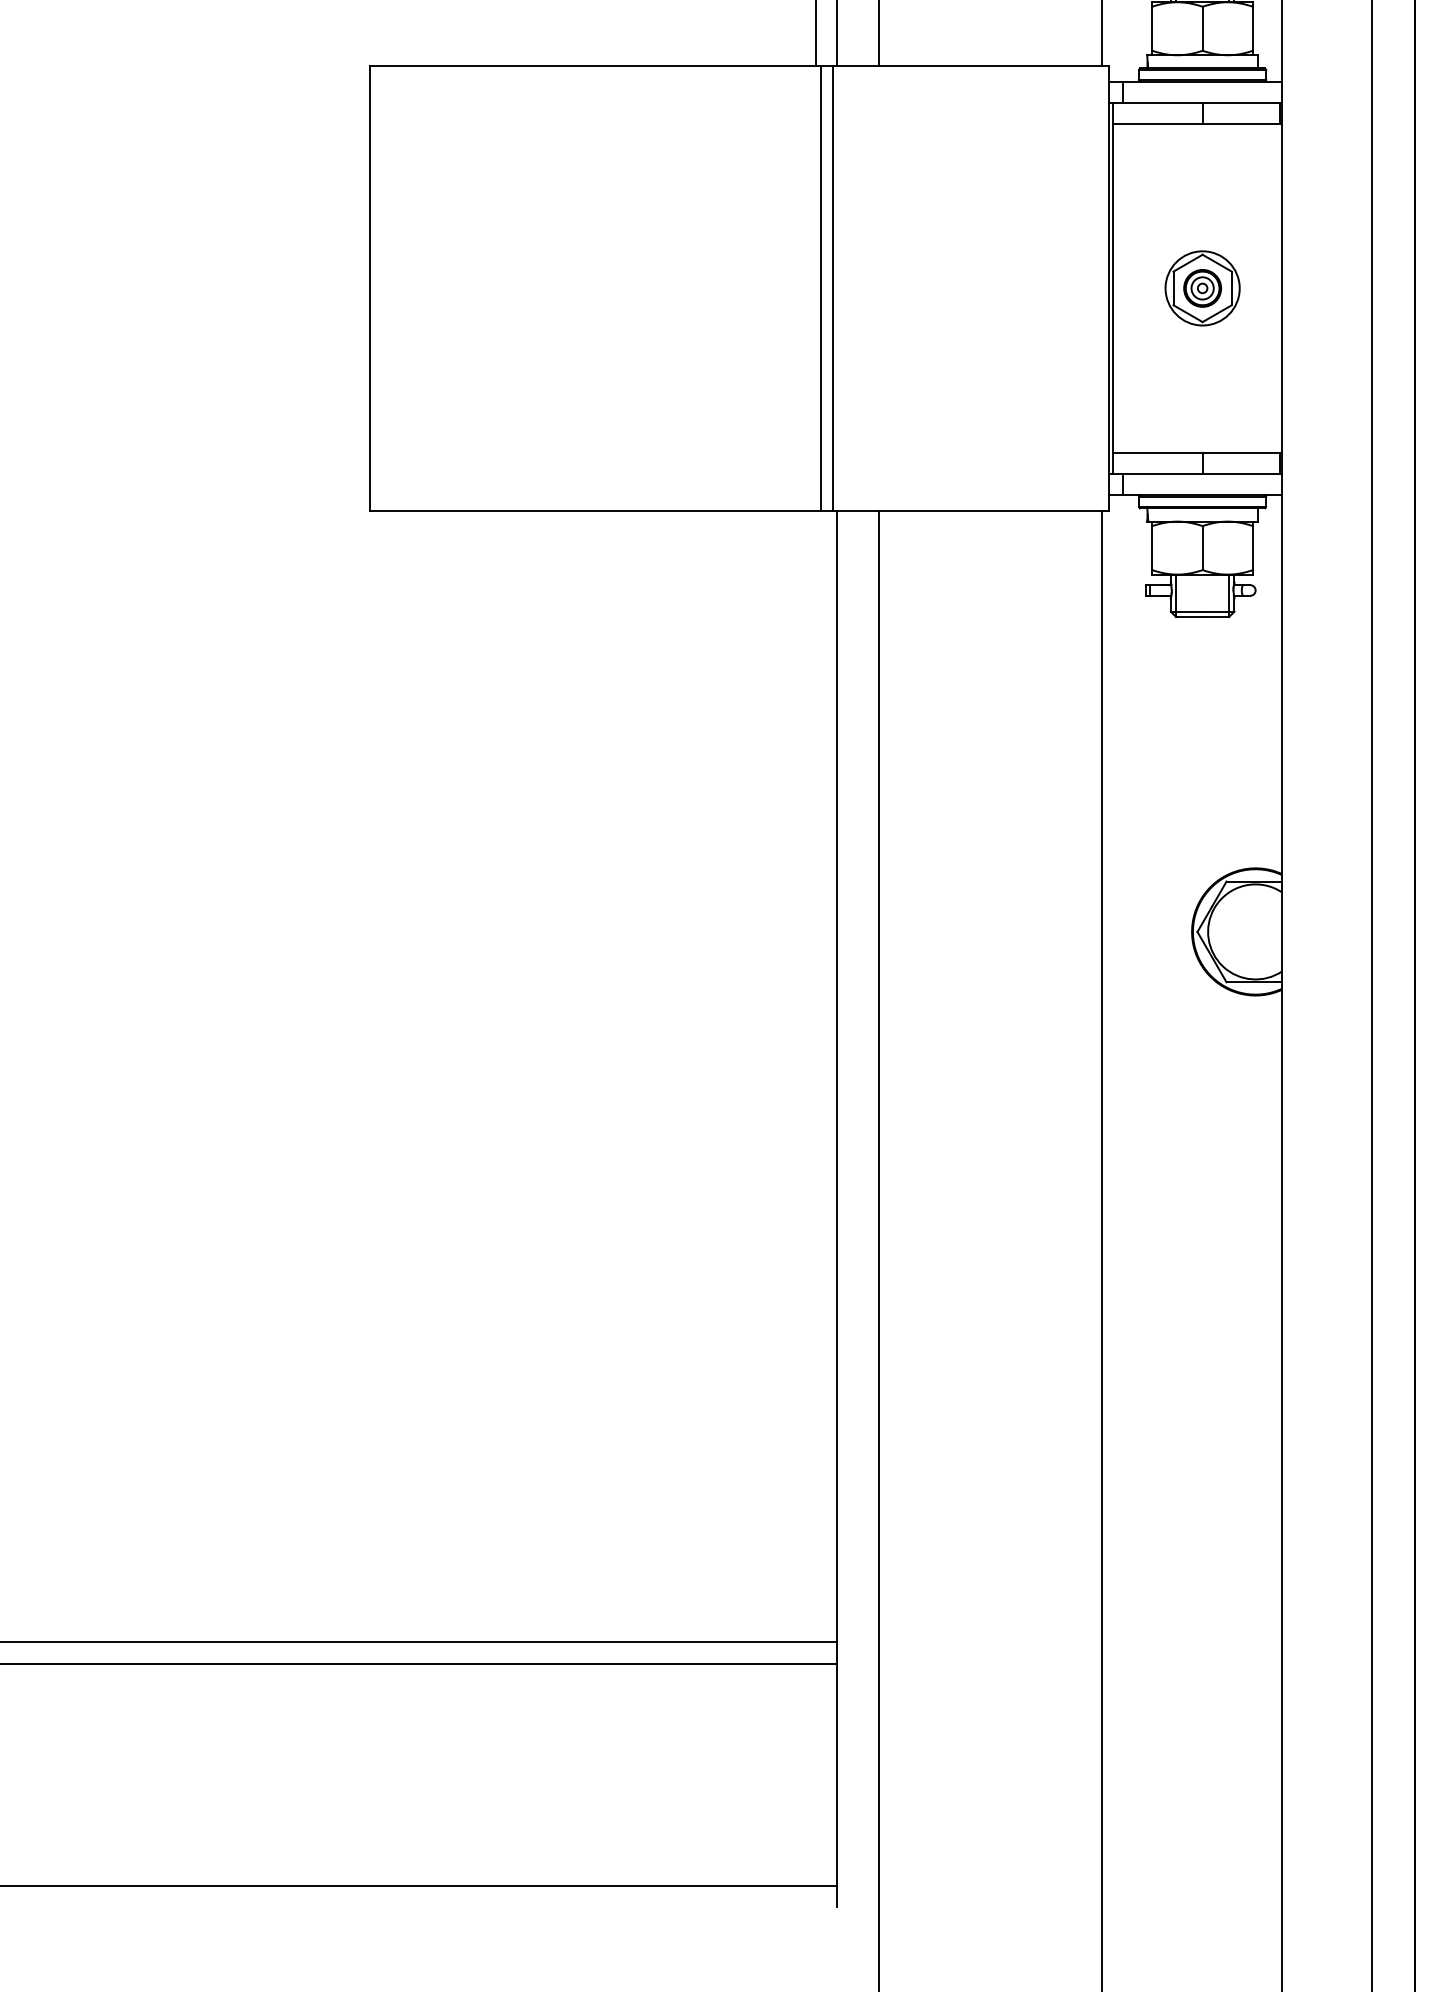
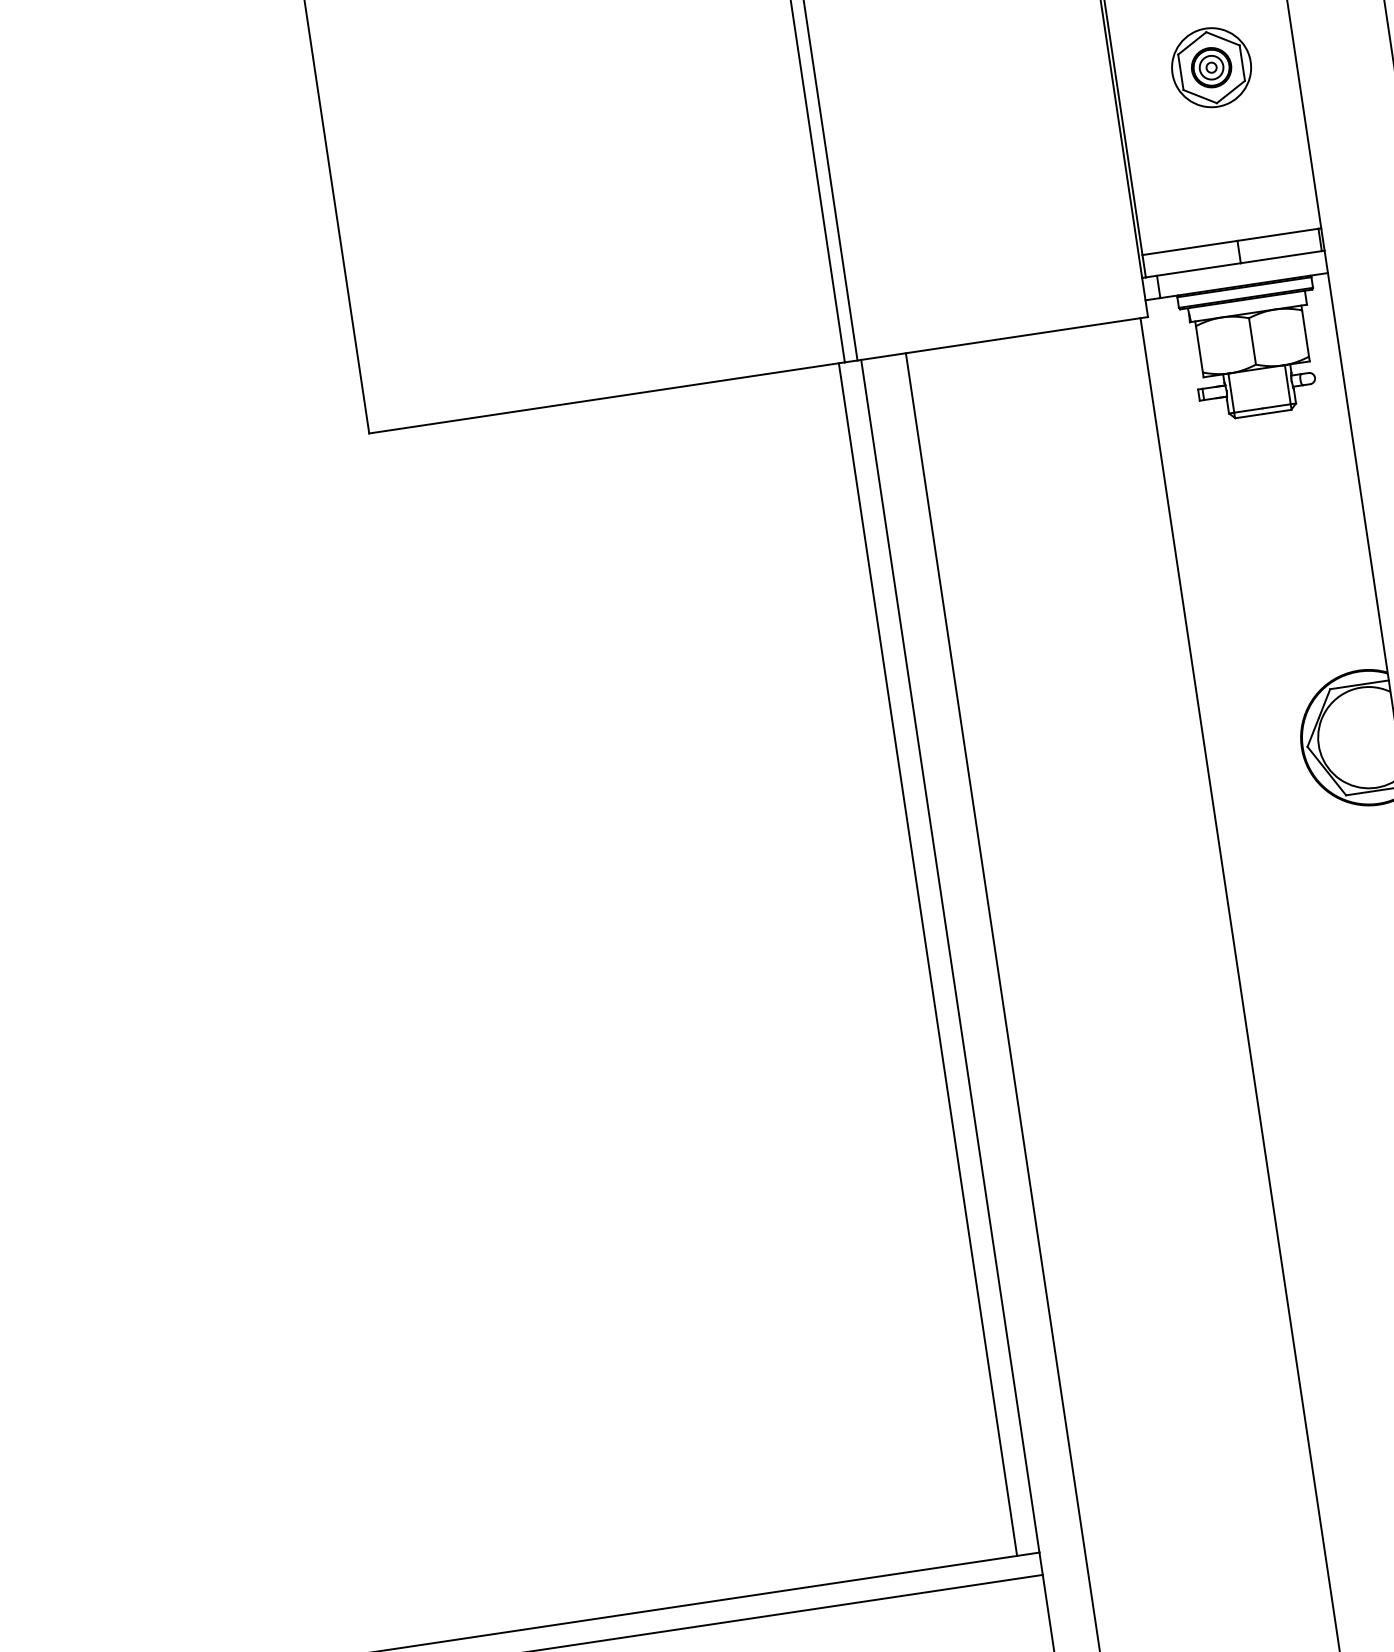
line: (815, 1076) -> (927, 959), added

